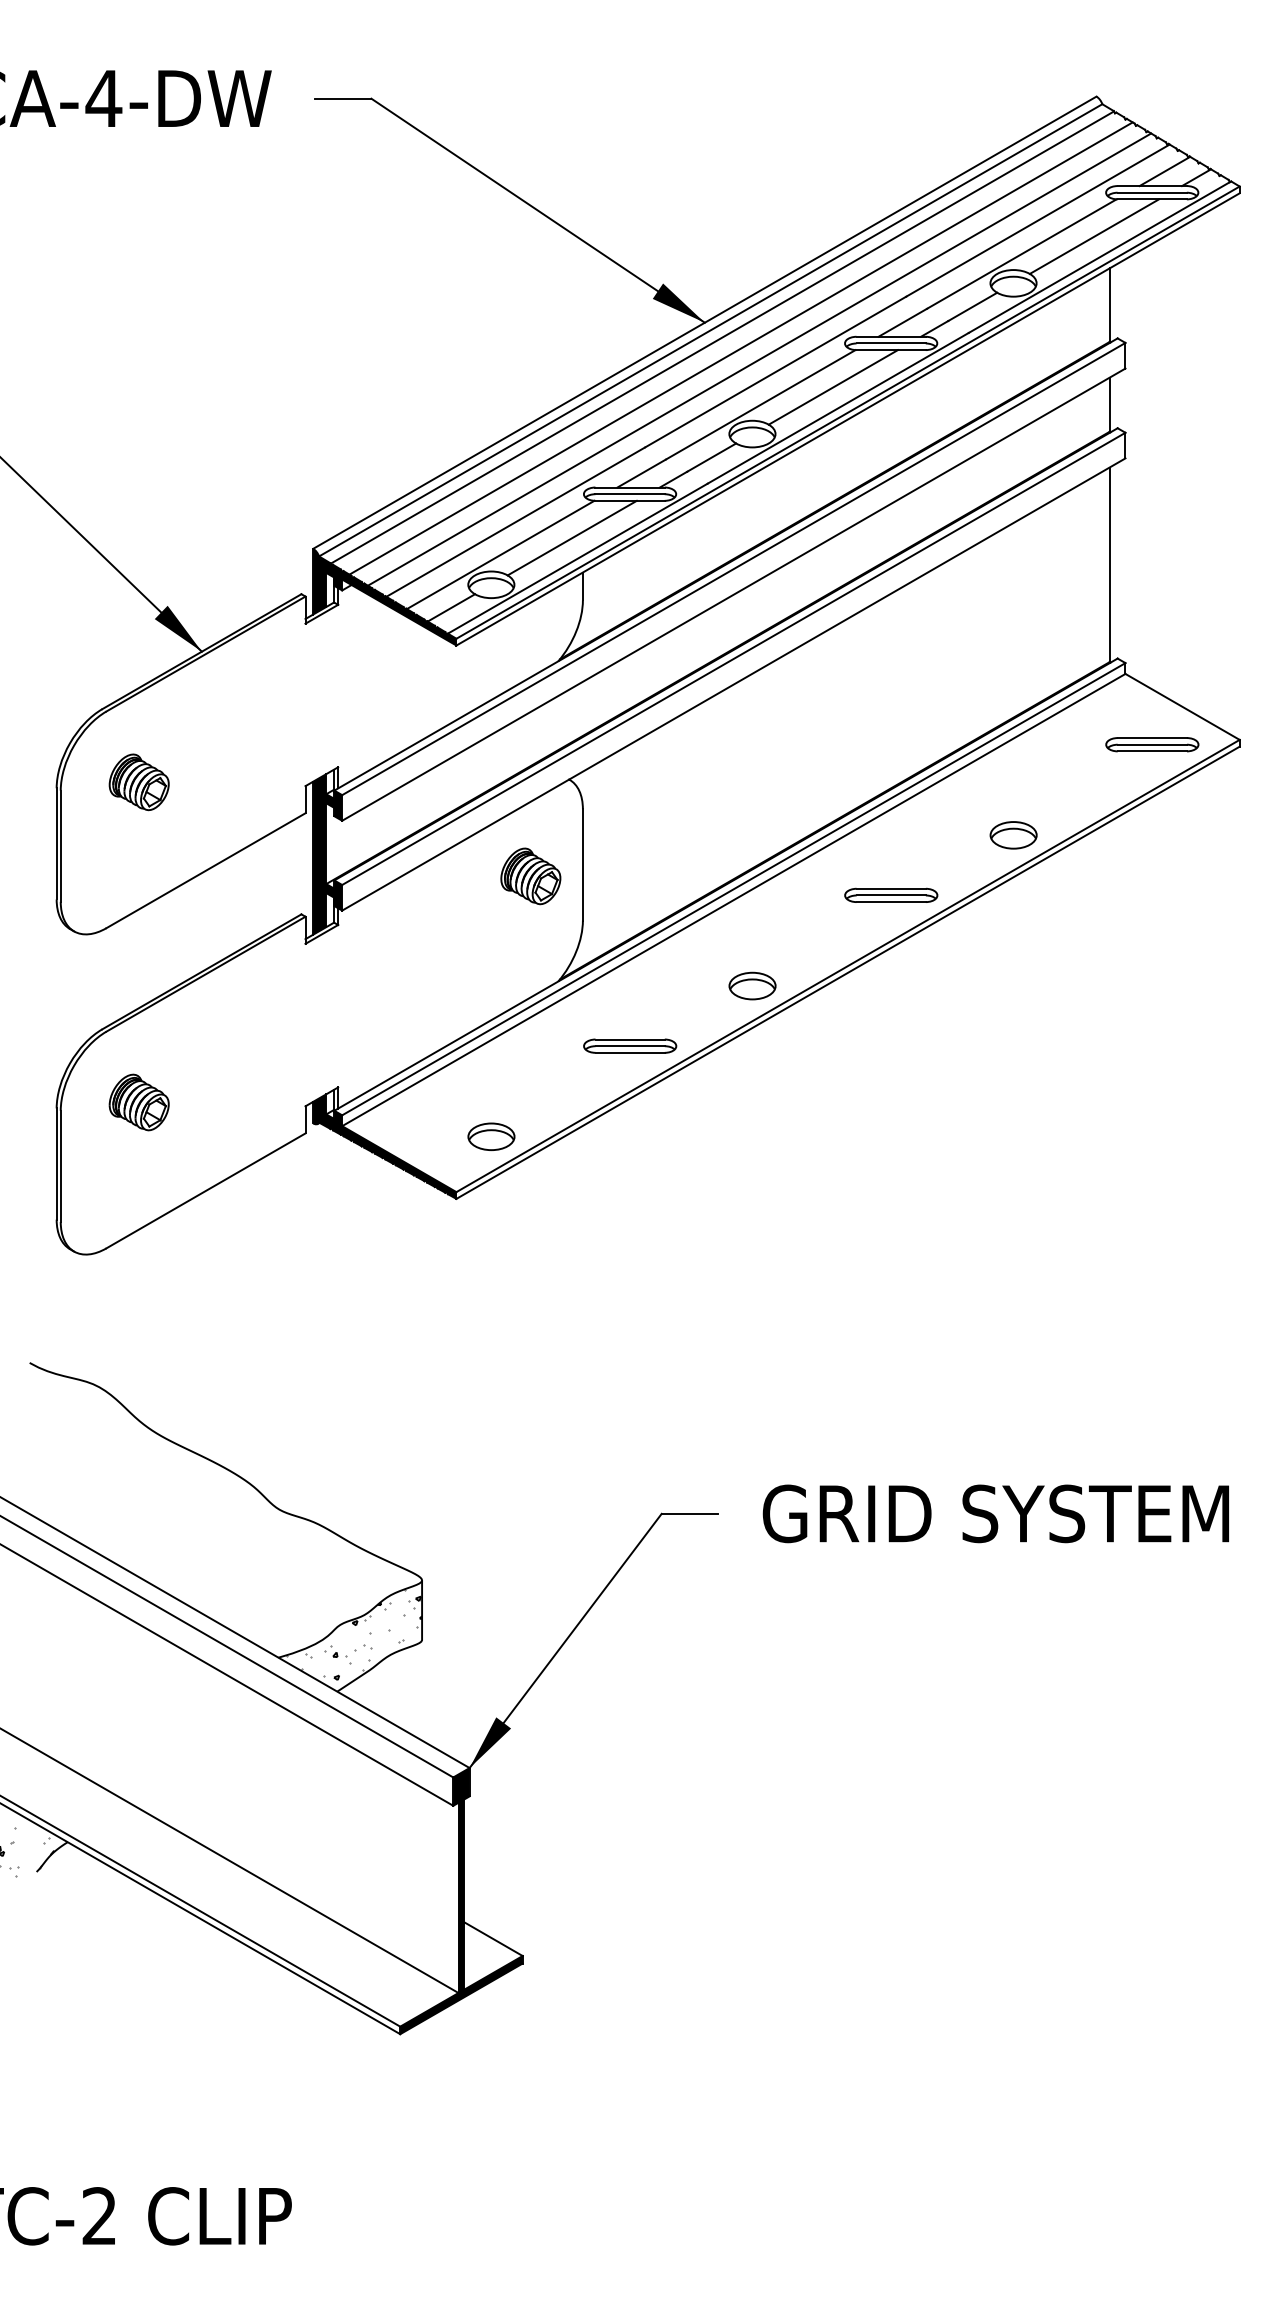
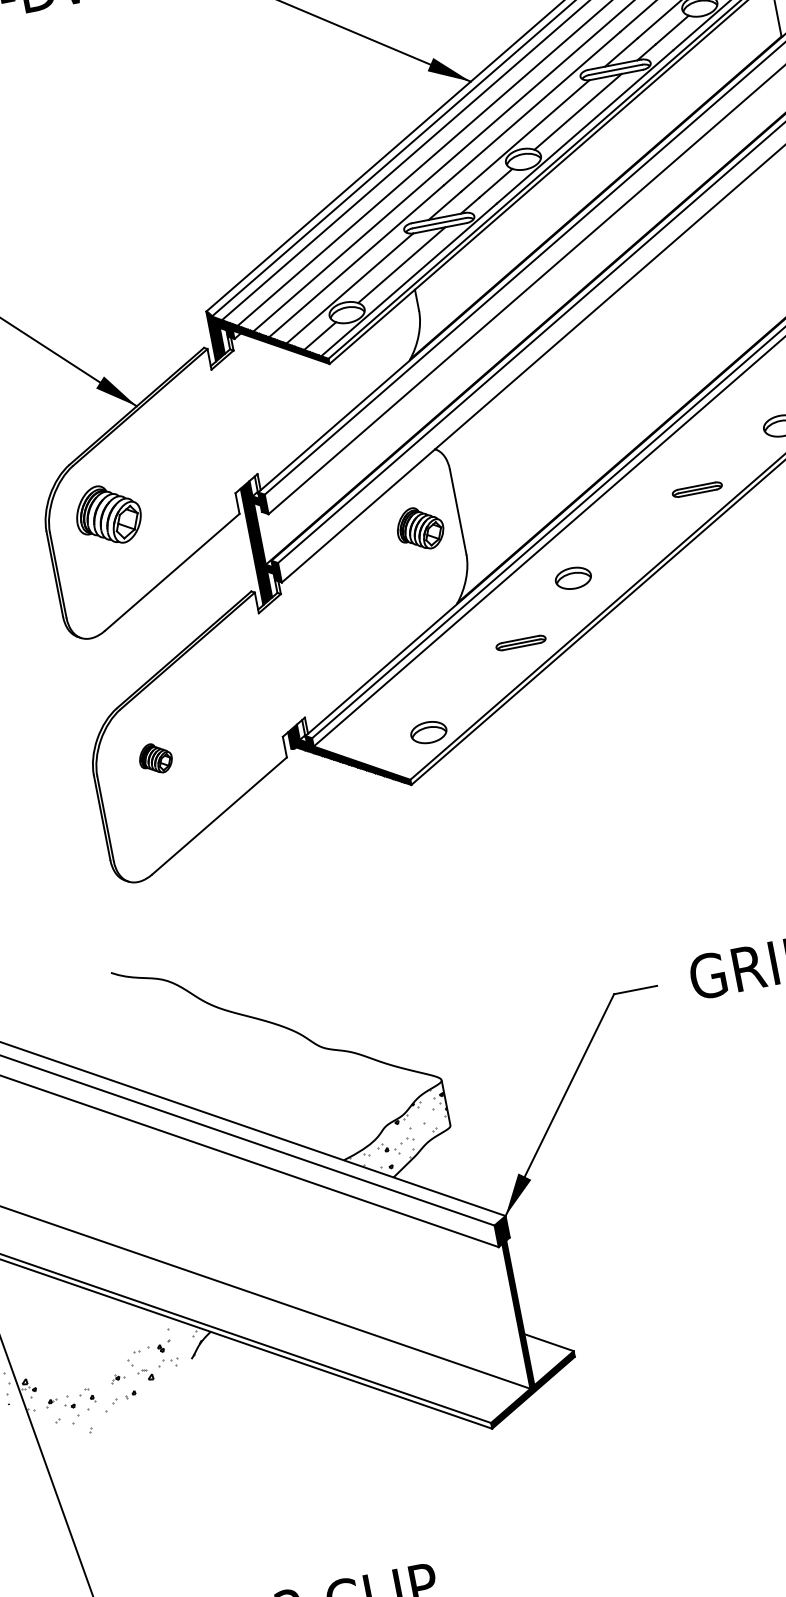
part: (138, 782) -> (107, 515), size x1.4
part: (891, 894) -> (697, 489), size x0.7
part: (752, 985) -> (573, 577), moved
part: (630, 1045) -> (521, 642), size x0.7
part: (138, 1102) -> (155, 758), size x0.7

